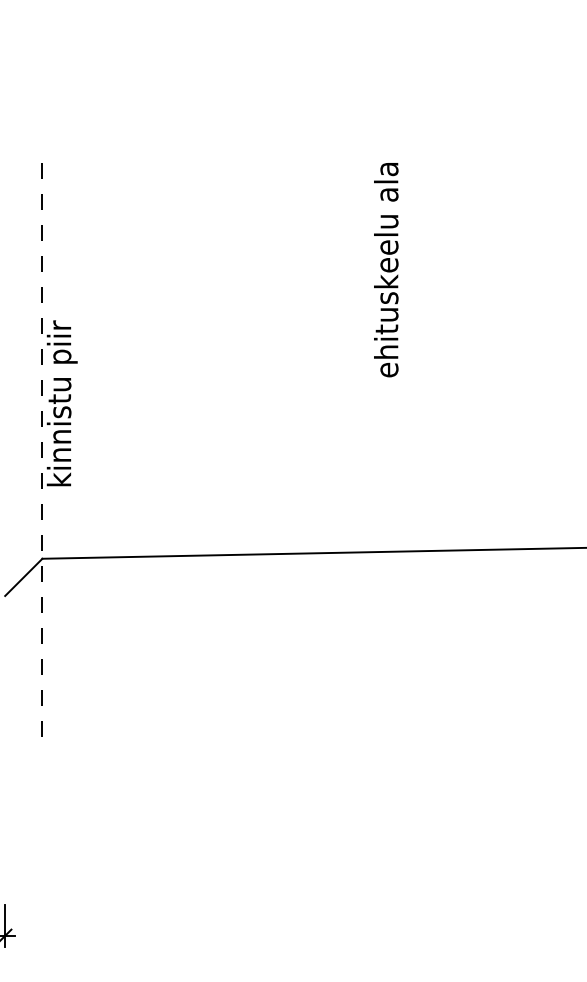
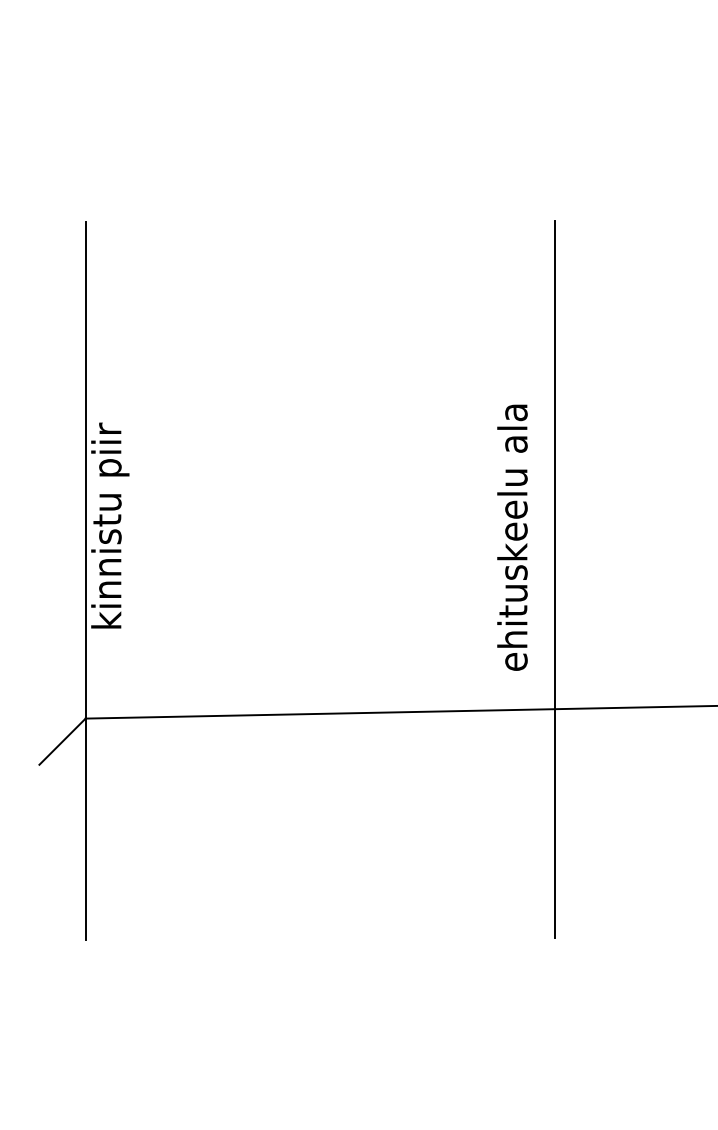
text: (386, 270) -> (512, 538), moved
line: (420, 446) -> (554, 579), added
line: (42, 447) -> (85, 580), dashed -> solid

